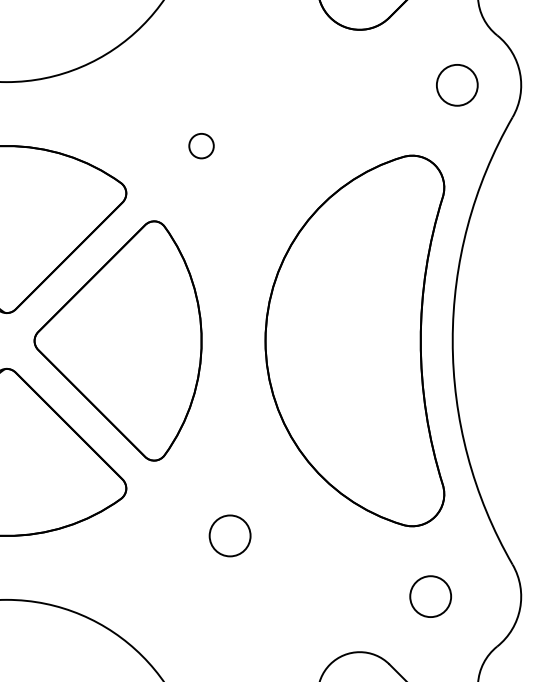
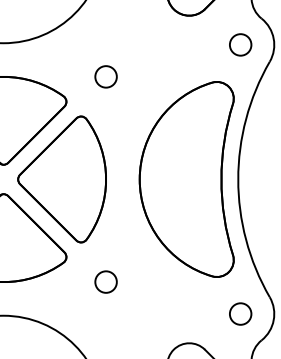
circle: (200, 145) -> (105, 76), size x1.67
circle: (229, 534) -> (105, 281), moved
circle: (430, 595) -> (240, 313), moved

